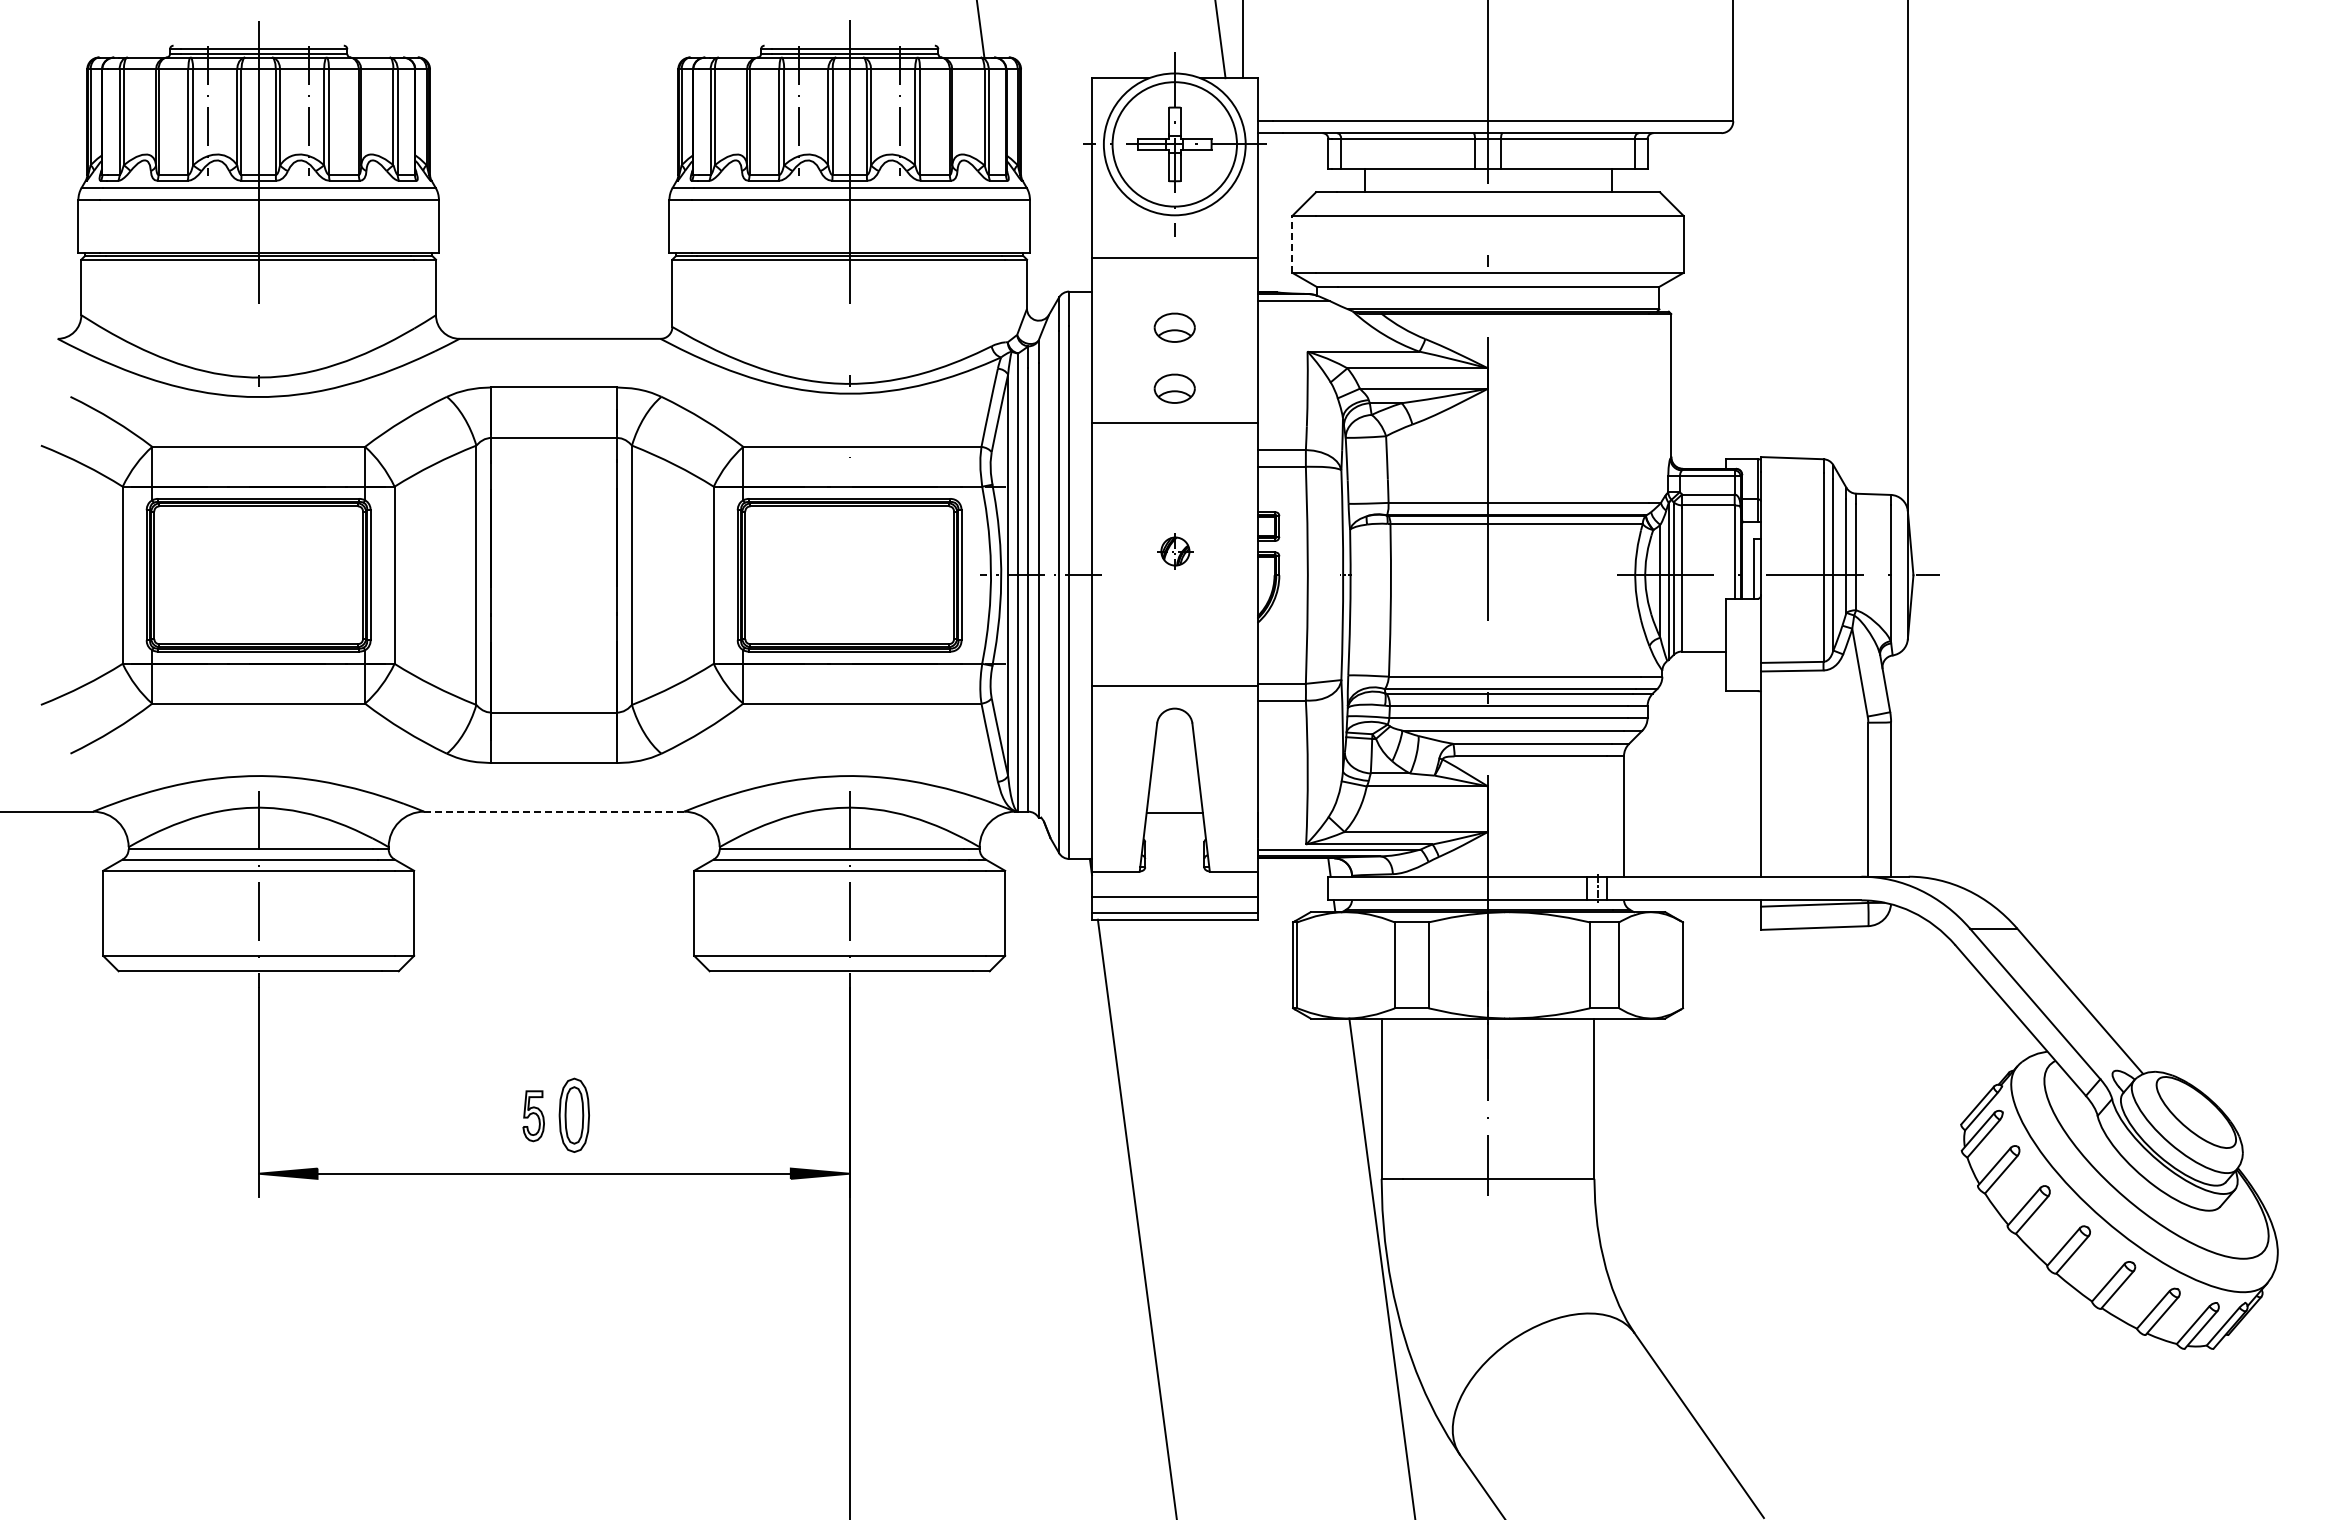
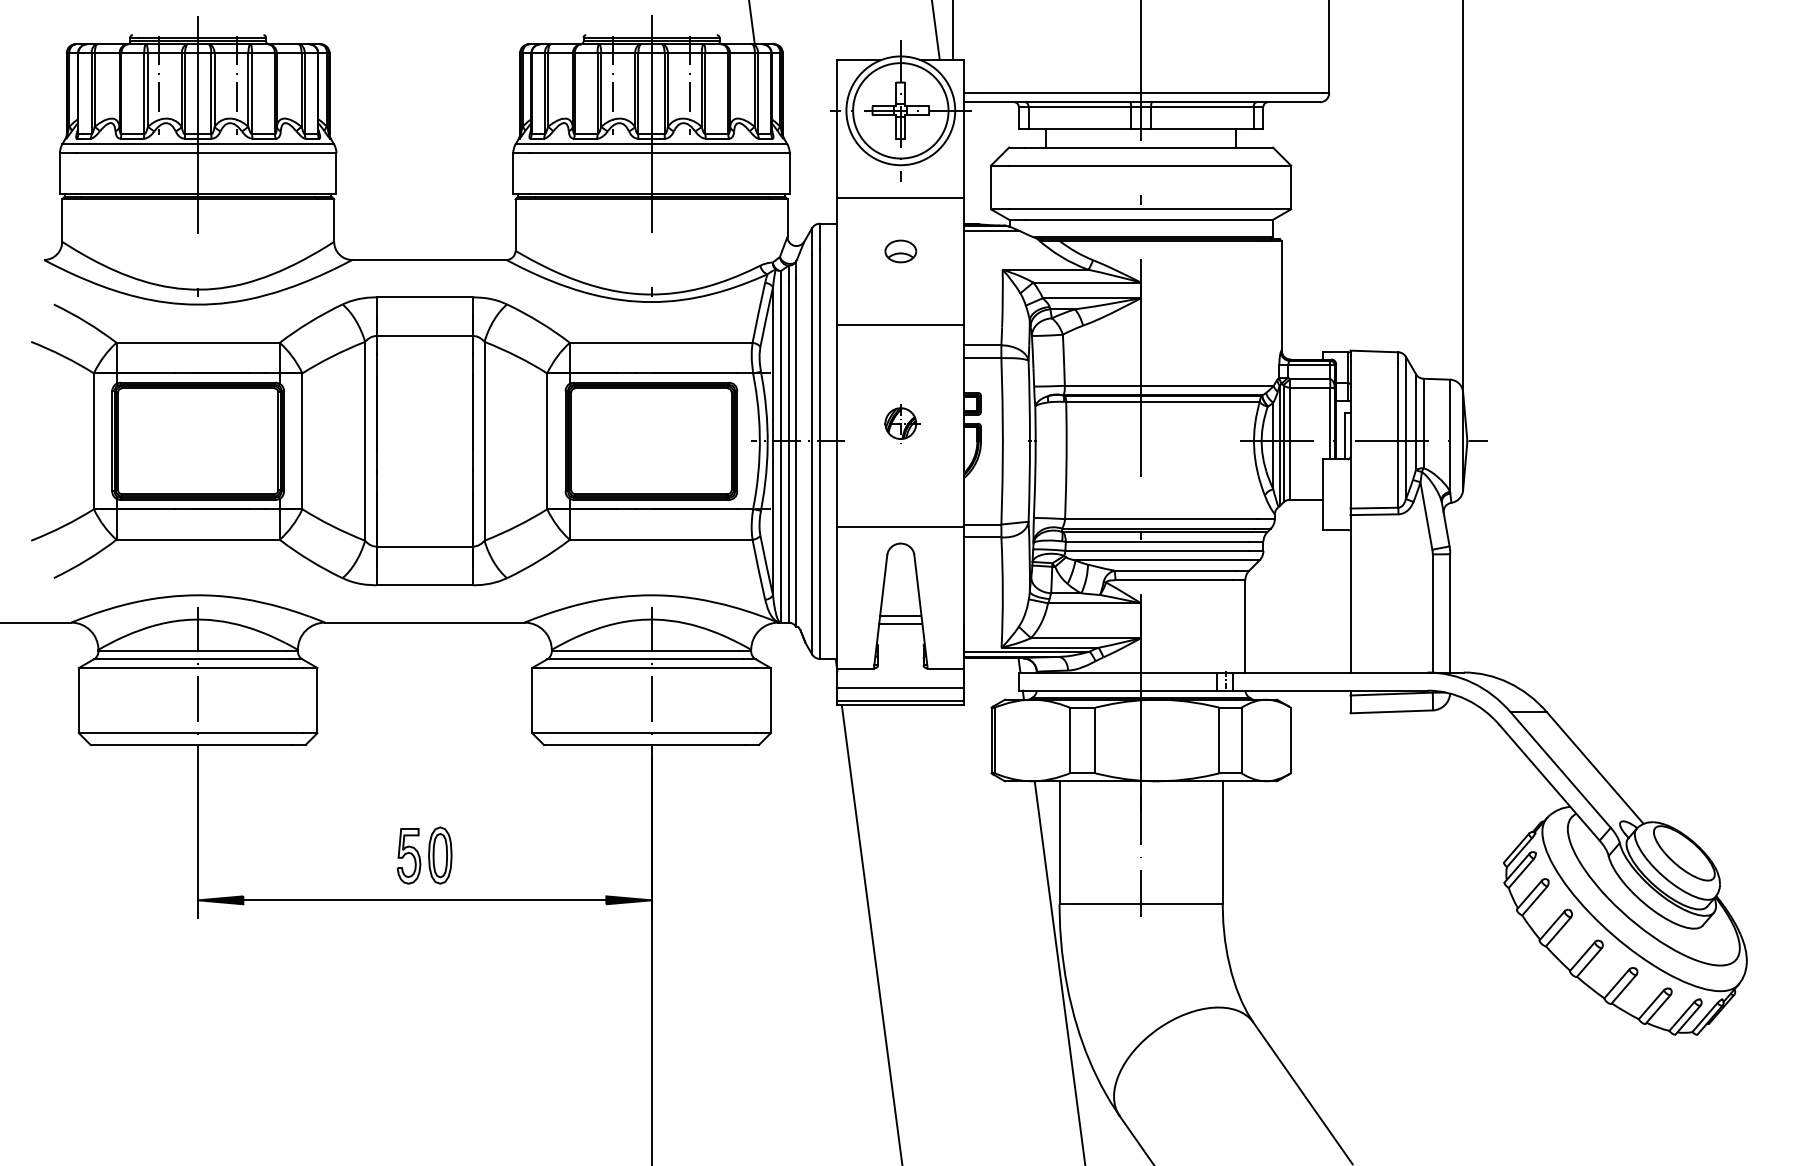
line: (1292, 243) -> (991, 186), dashed -> solid
part: (1174, 388) -> (900, 298), removed
part: (1176, 549) -> (902, 421), size x1.43
line: (1174, 802) -> (900, 615), added
line: (554, 811) -> (425, 622), dashed -> solid
part: (533, 1115) -> (408, 855), size x1.43

